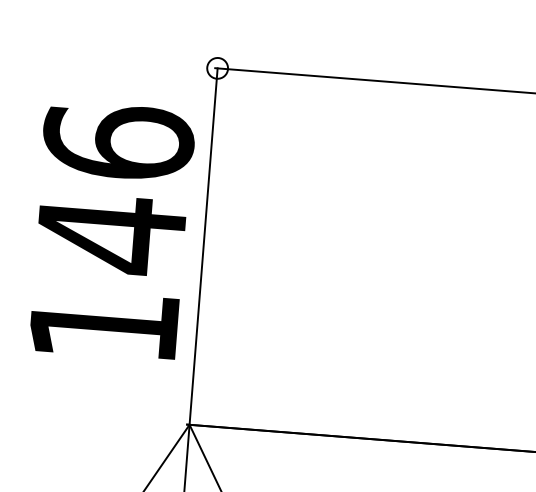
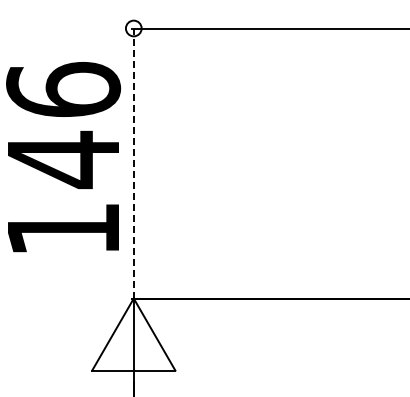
line: (203, 246) -> (133, 163), solid -> dashed

